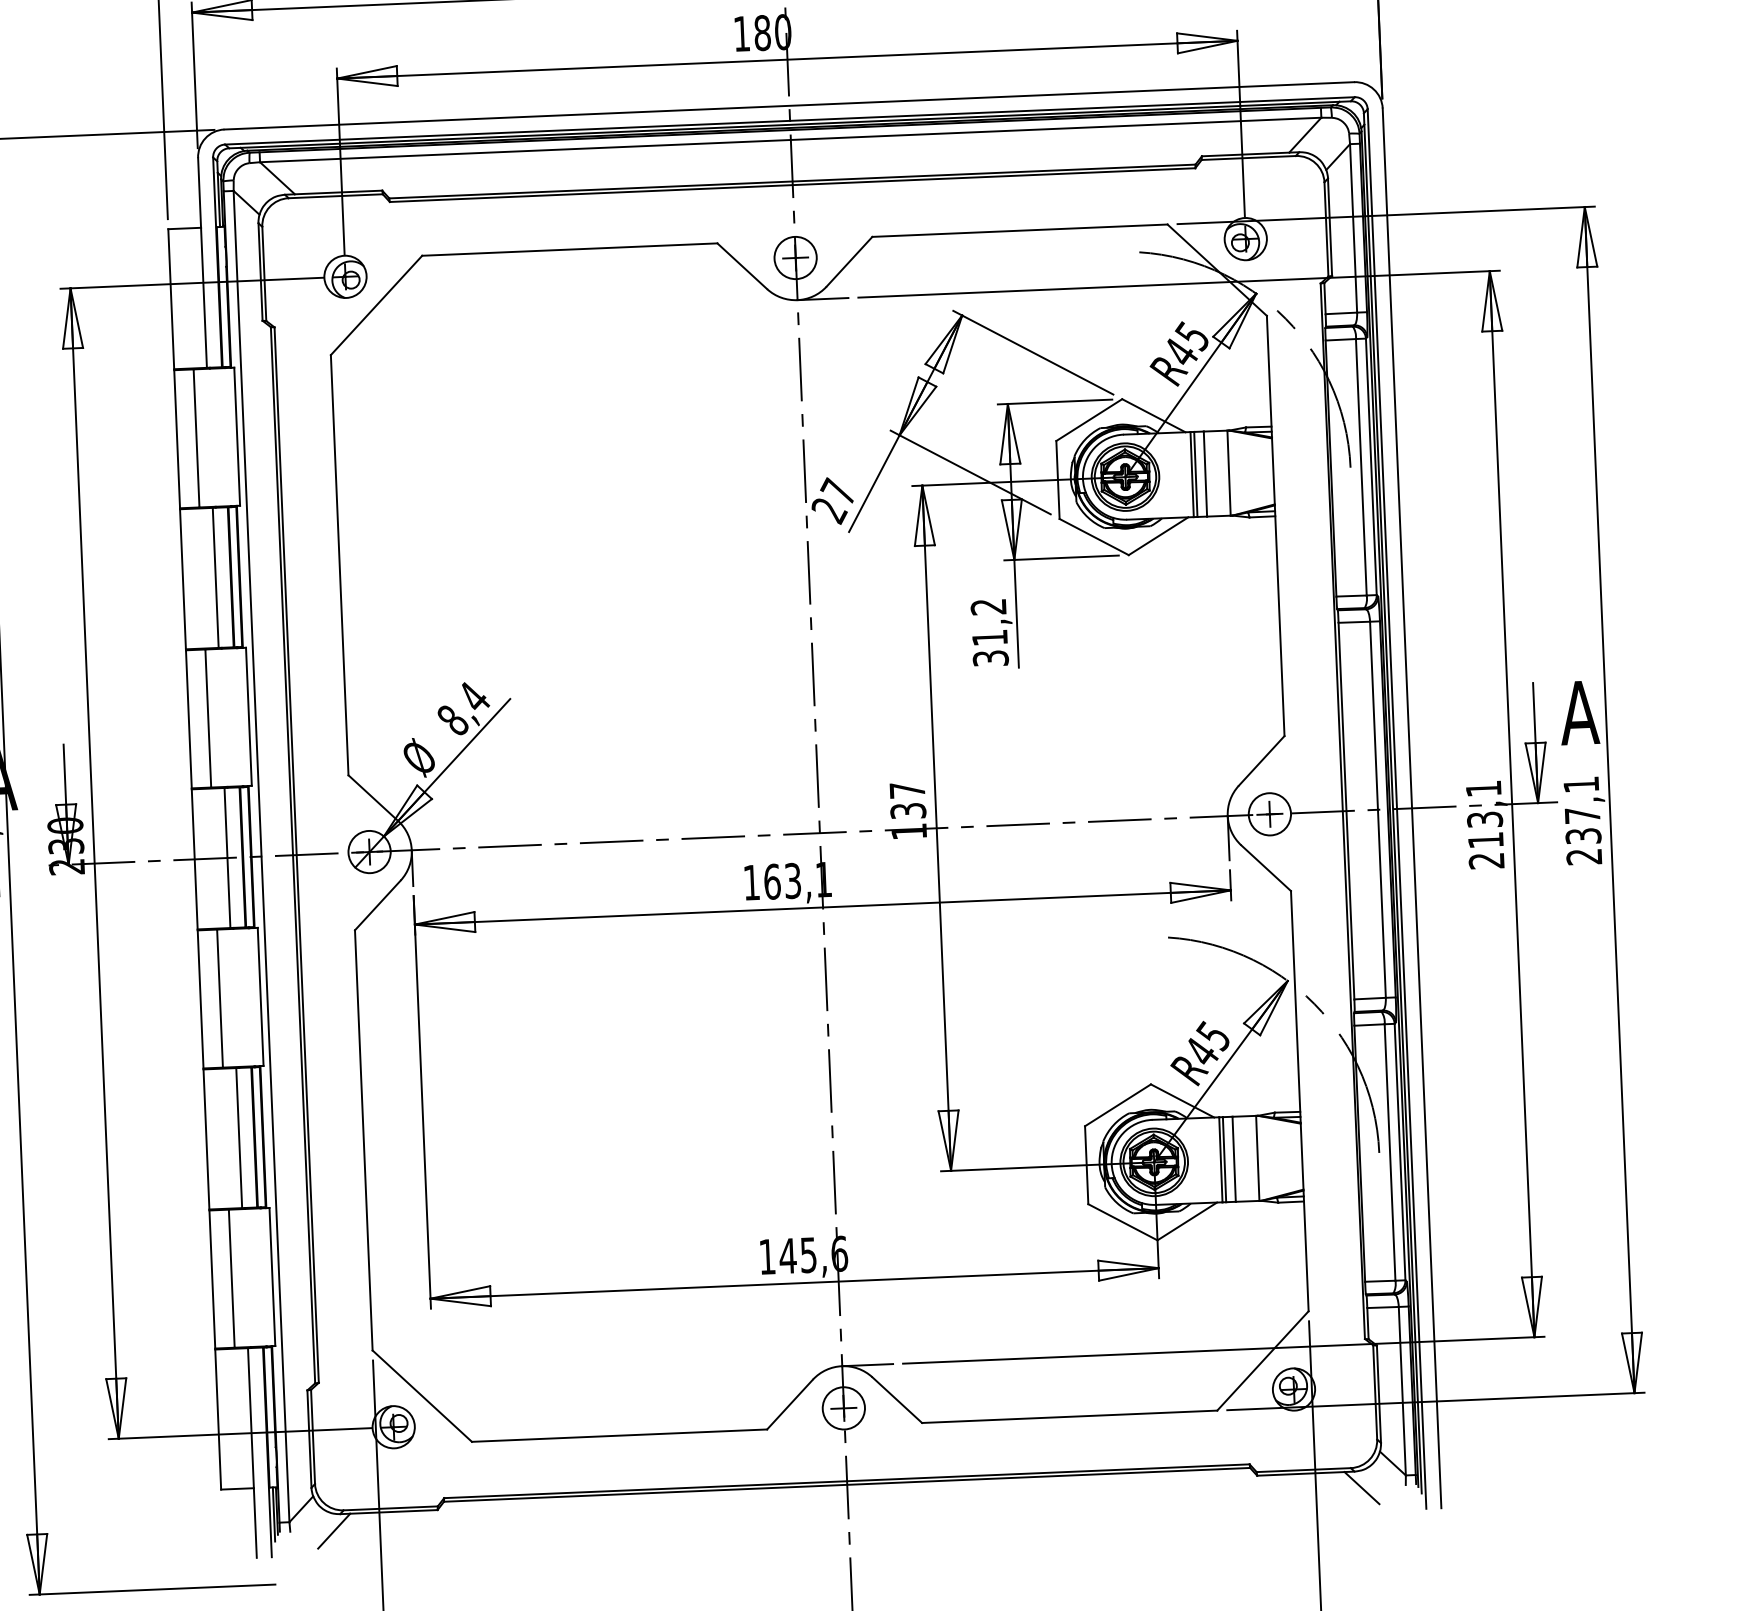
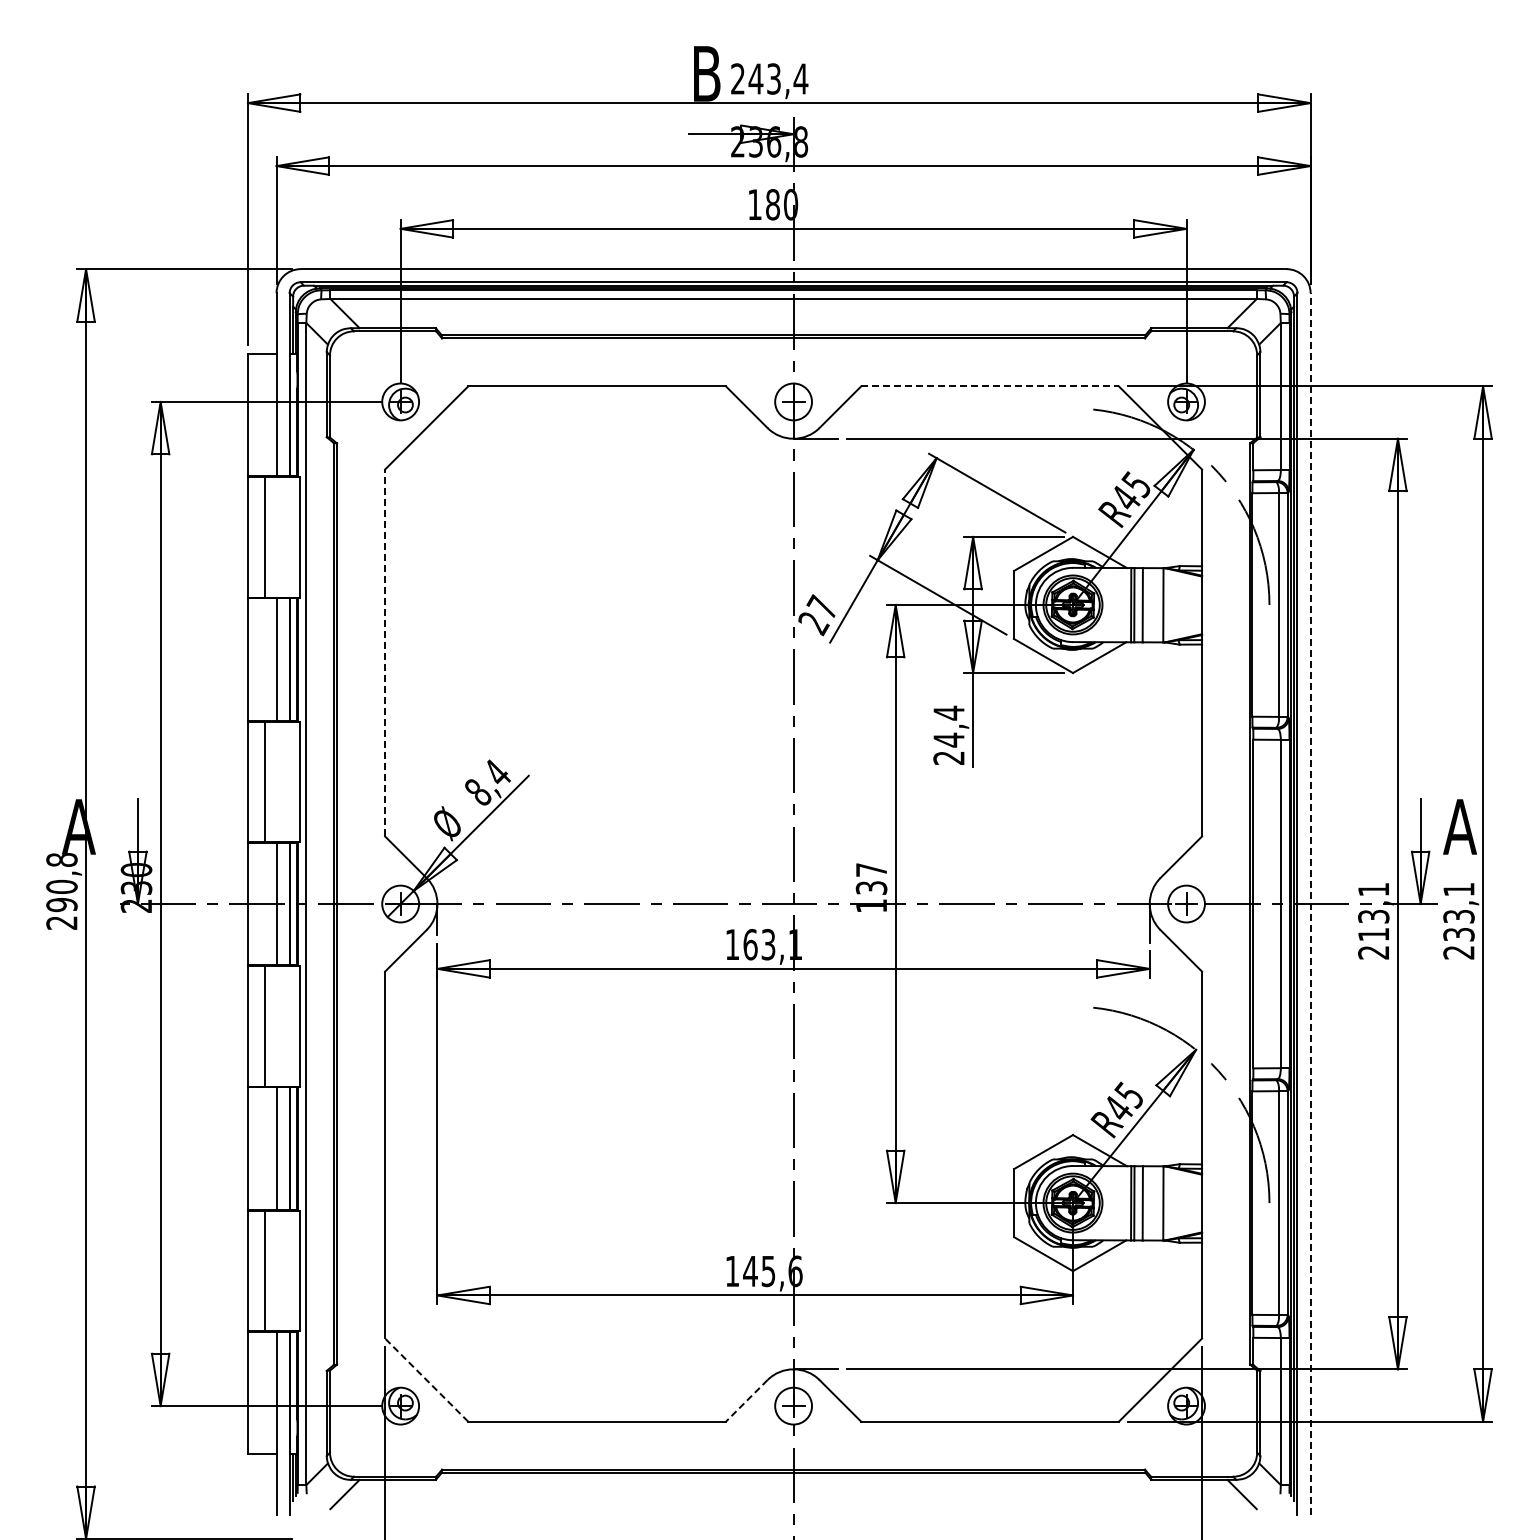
line: (1020, 230) -> (990, 386), solid -> dashed
line: (340, 564) -> (385, 652), solid -> dashed
text: (989, 631) -> (948, 734), 31,2 -> 24,4
line: (1411, 808) -> (1310, 904), solid -> dashed
text: (1582, 815) -> (1458, 916), 237,1 -> 233,1
line: (422, 1396) -> (426, 1380), solid -> dashed
line: (789, 1405) -> (746, 1401), solid -> dashed

